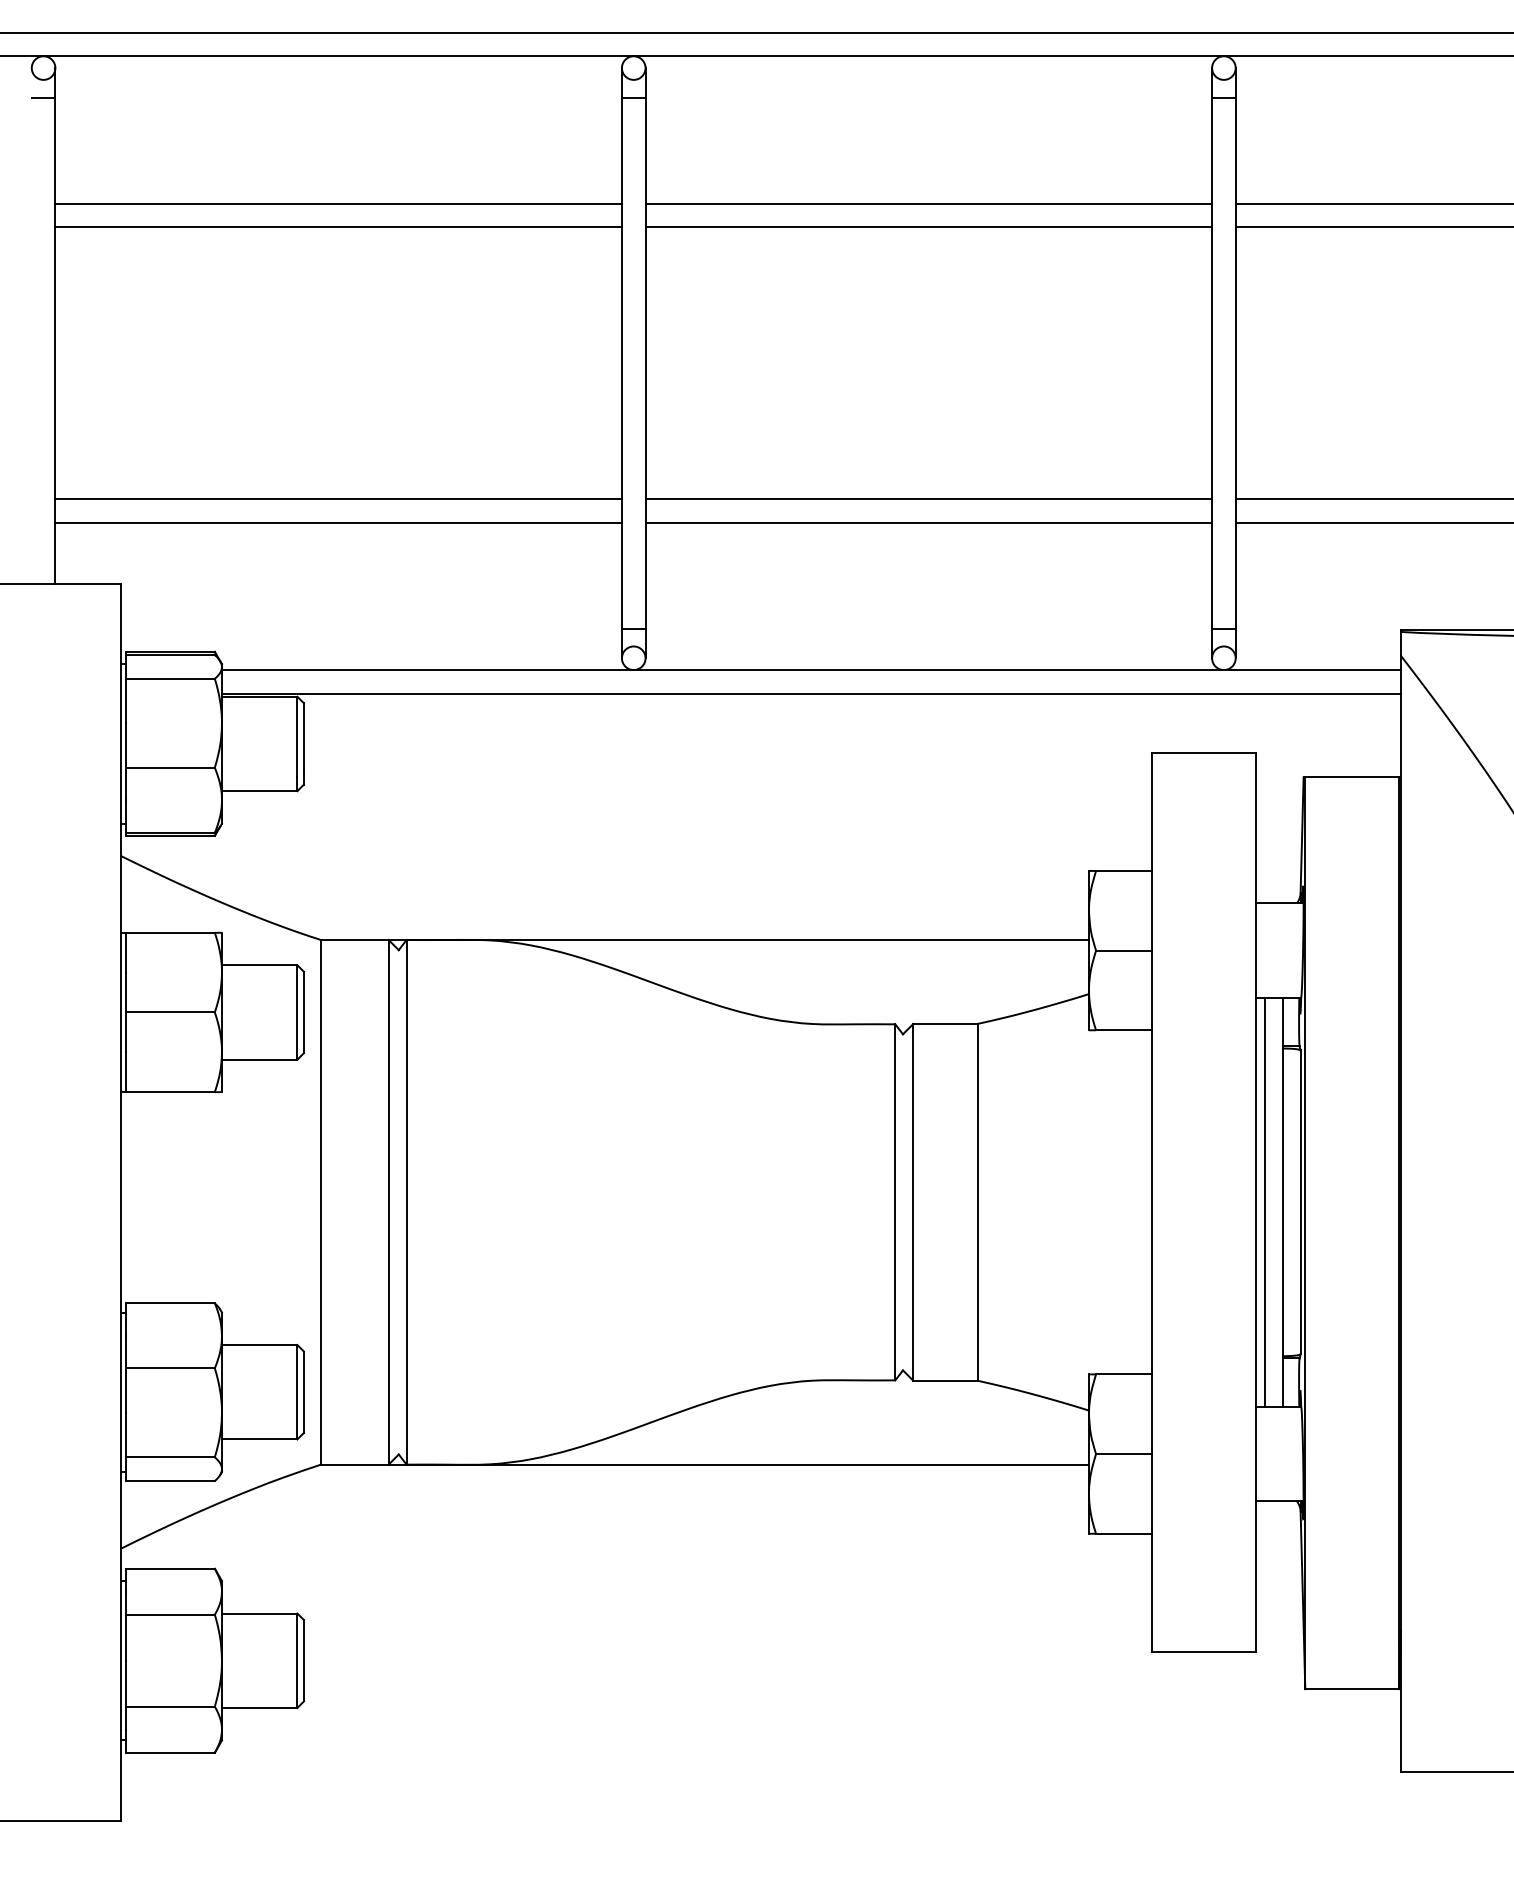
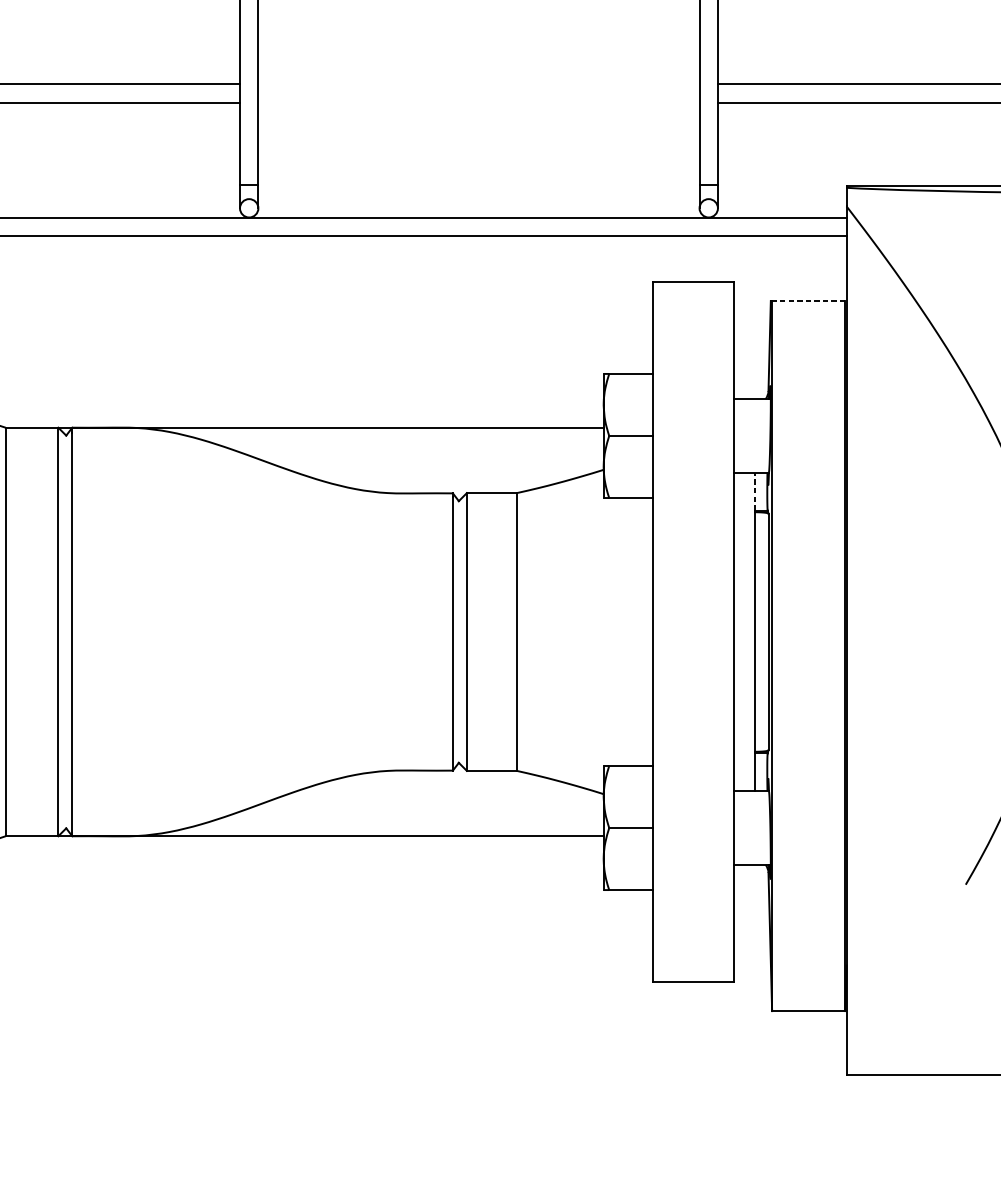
line: (928, 498) -> (478, 83), removed
line: (928, 522) -> (478, 102), removed
line: (1351, 777) -> (808, 301), solid -> dashed
line: (1282, 1021) -> (754, 491), solid -> dashed
line: (1265, 1201) -> (741, 631), removed

